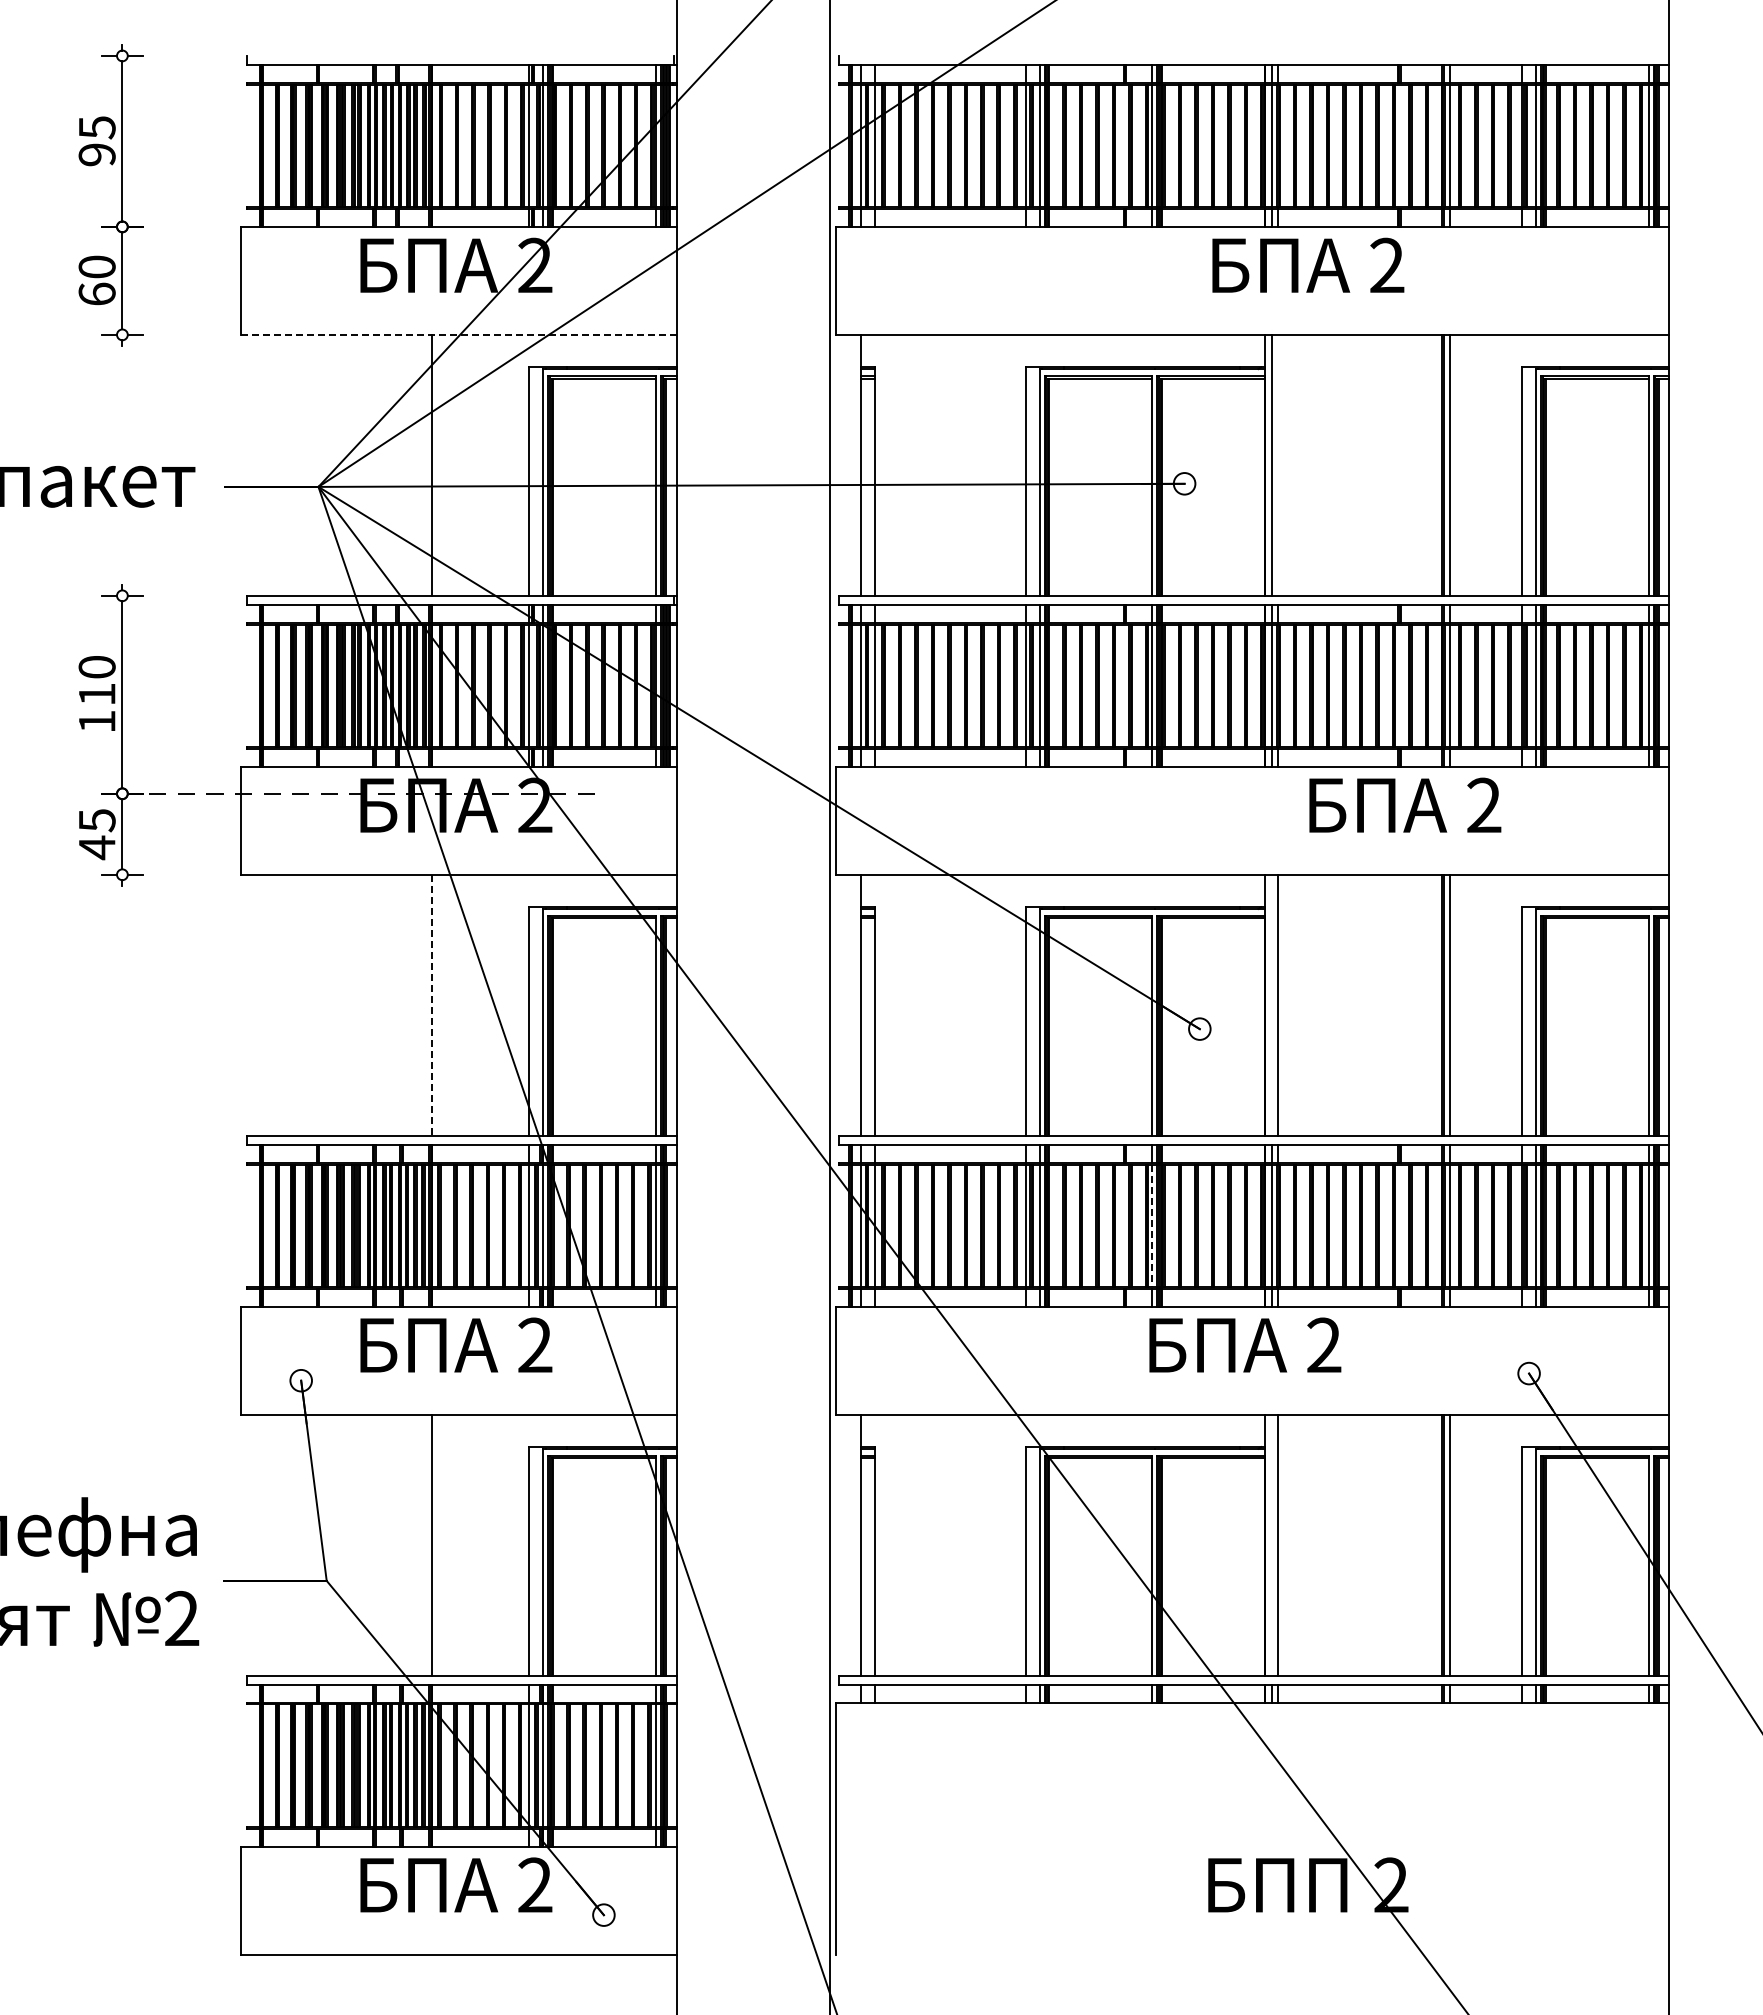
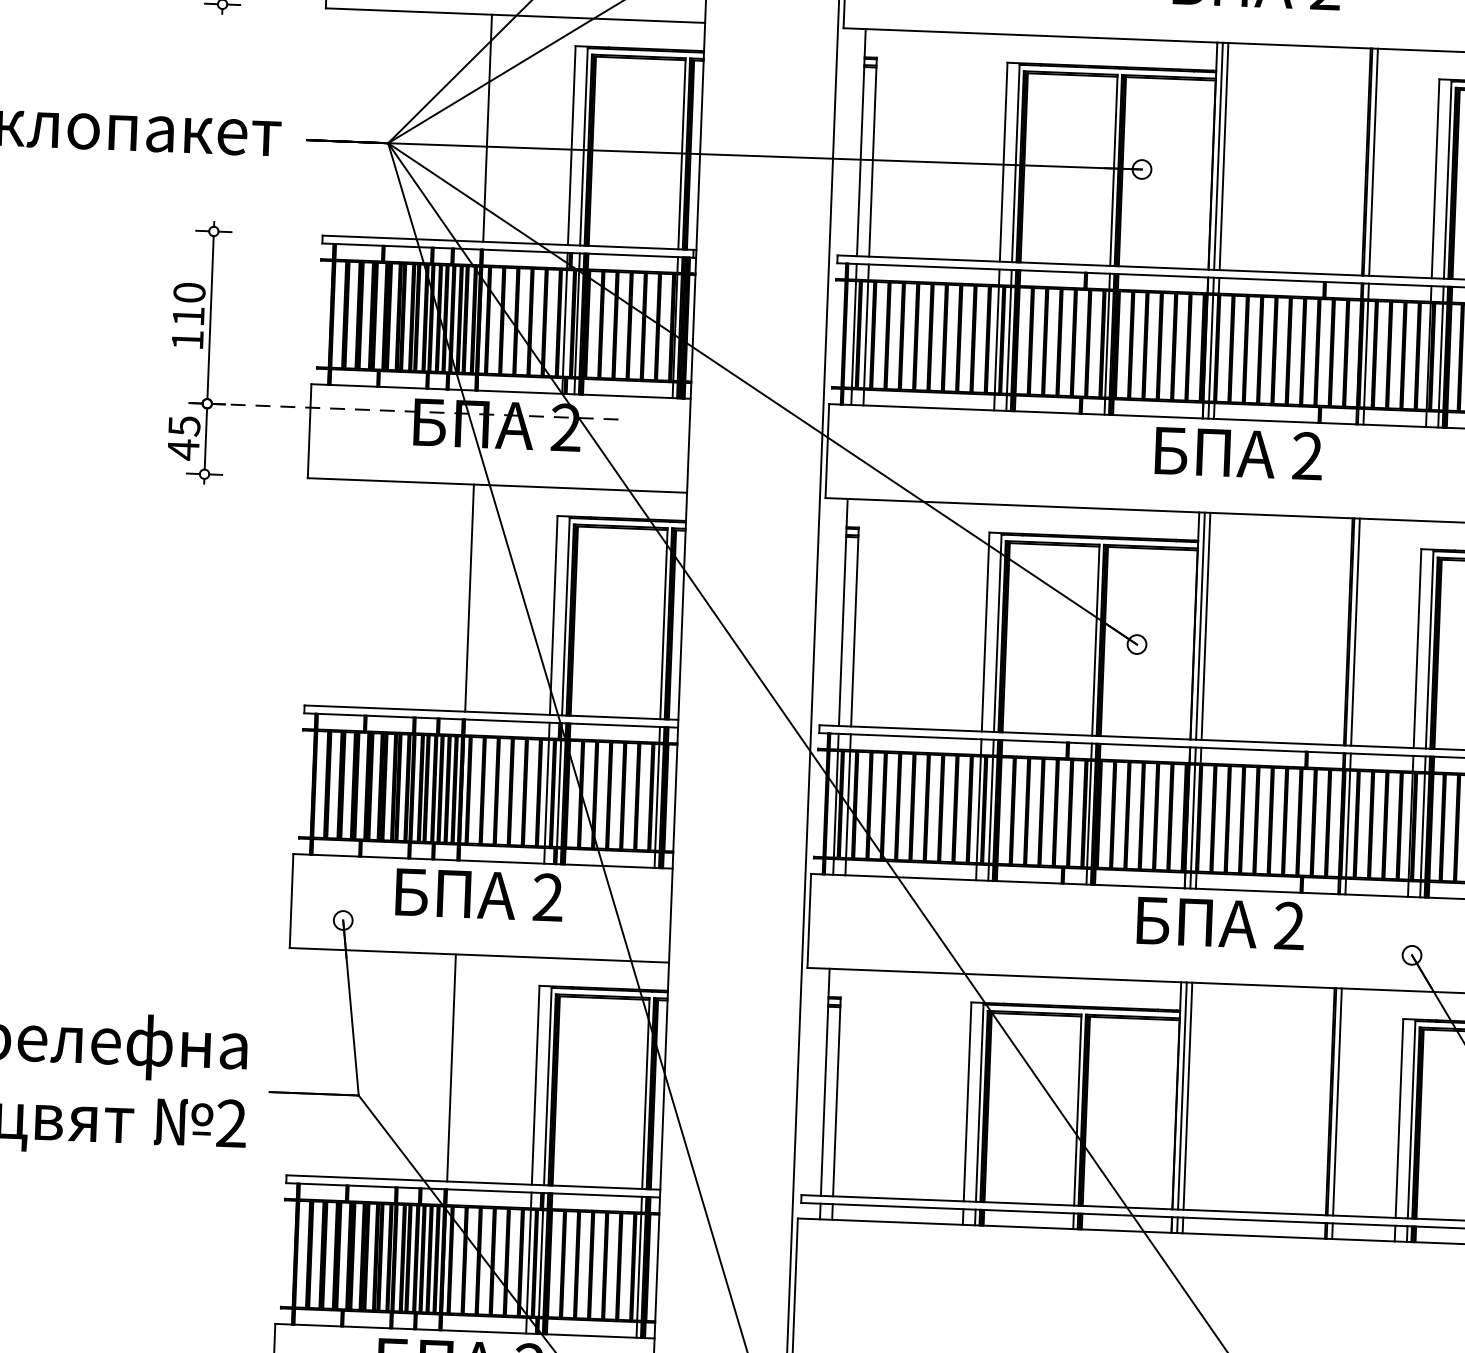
line: (458, 334) -> (515, 15), dashed -> solid
line: (1278, 464) -> (1224, 155), added
text: (1405, 804) -> (1239, 452), moved
line: (1271, 1004) -> (1200, 625), added
line: (431, 1005) -> (469, 598), dashed -> solid
line: (1152, 1226) -> (1089, 814), dashed -> solid
text: (1245, 1344) -> (1221, 922), moved
line: (1271, 1544) -> (1182, 1095), added

